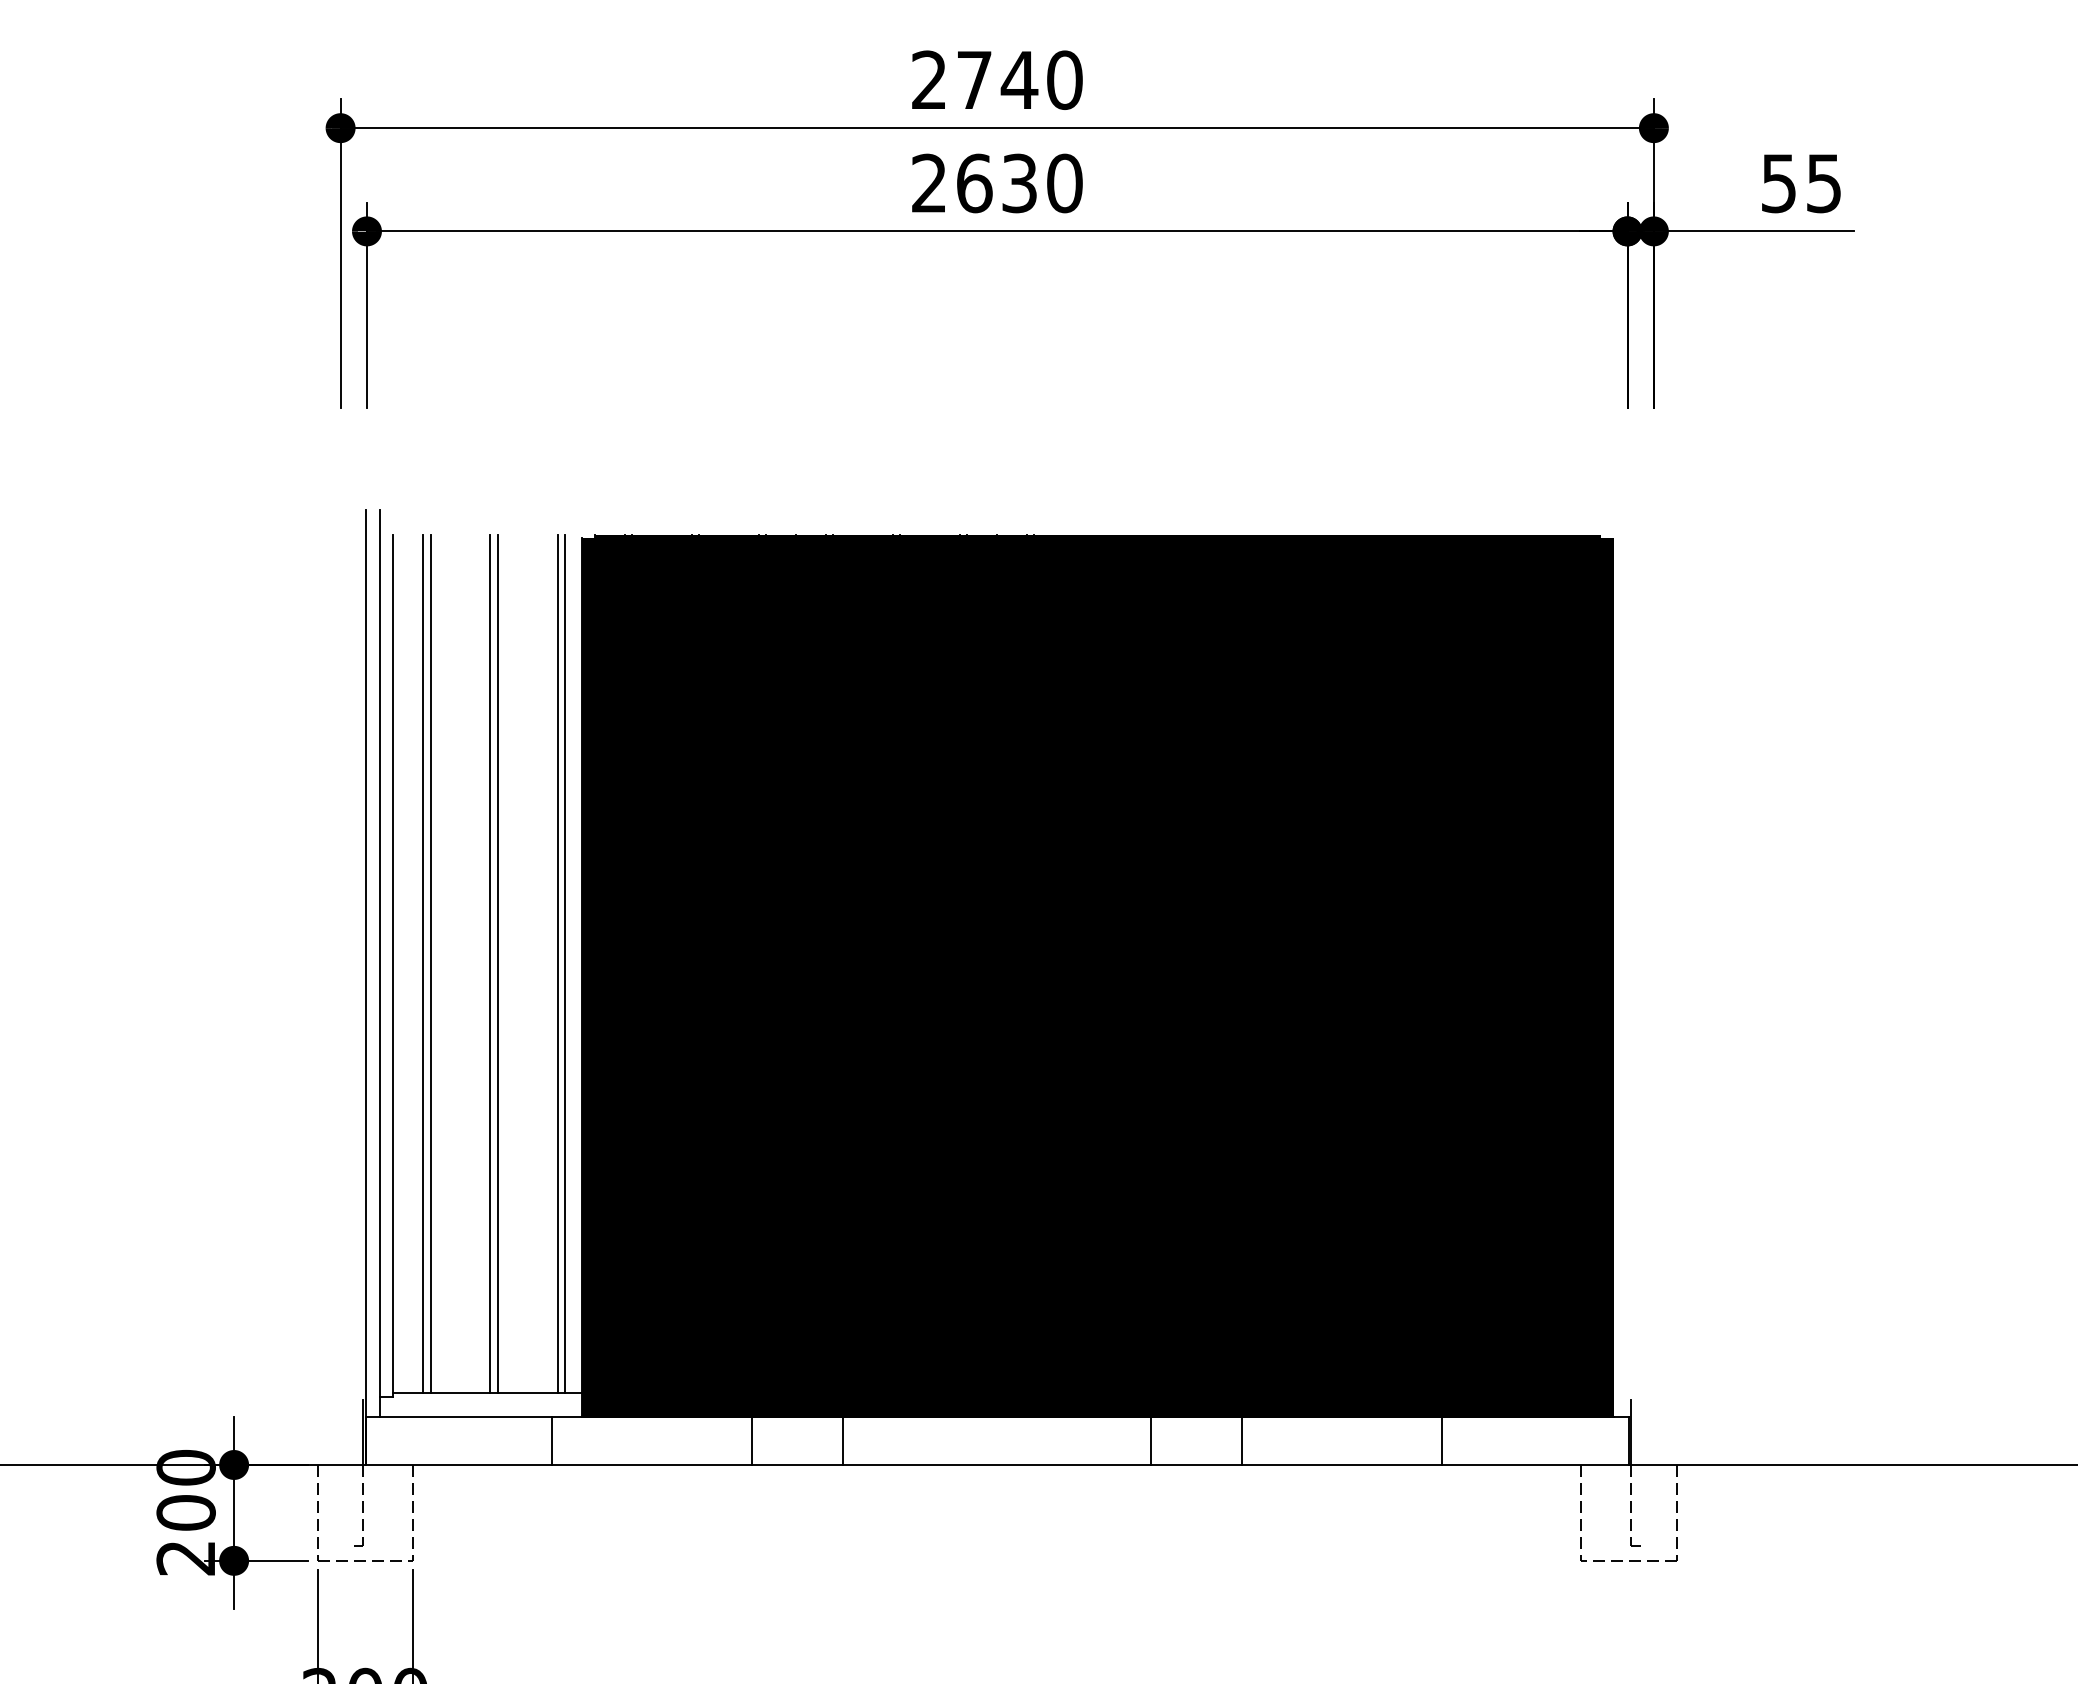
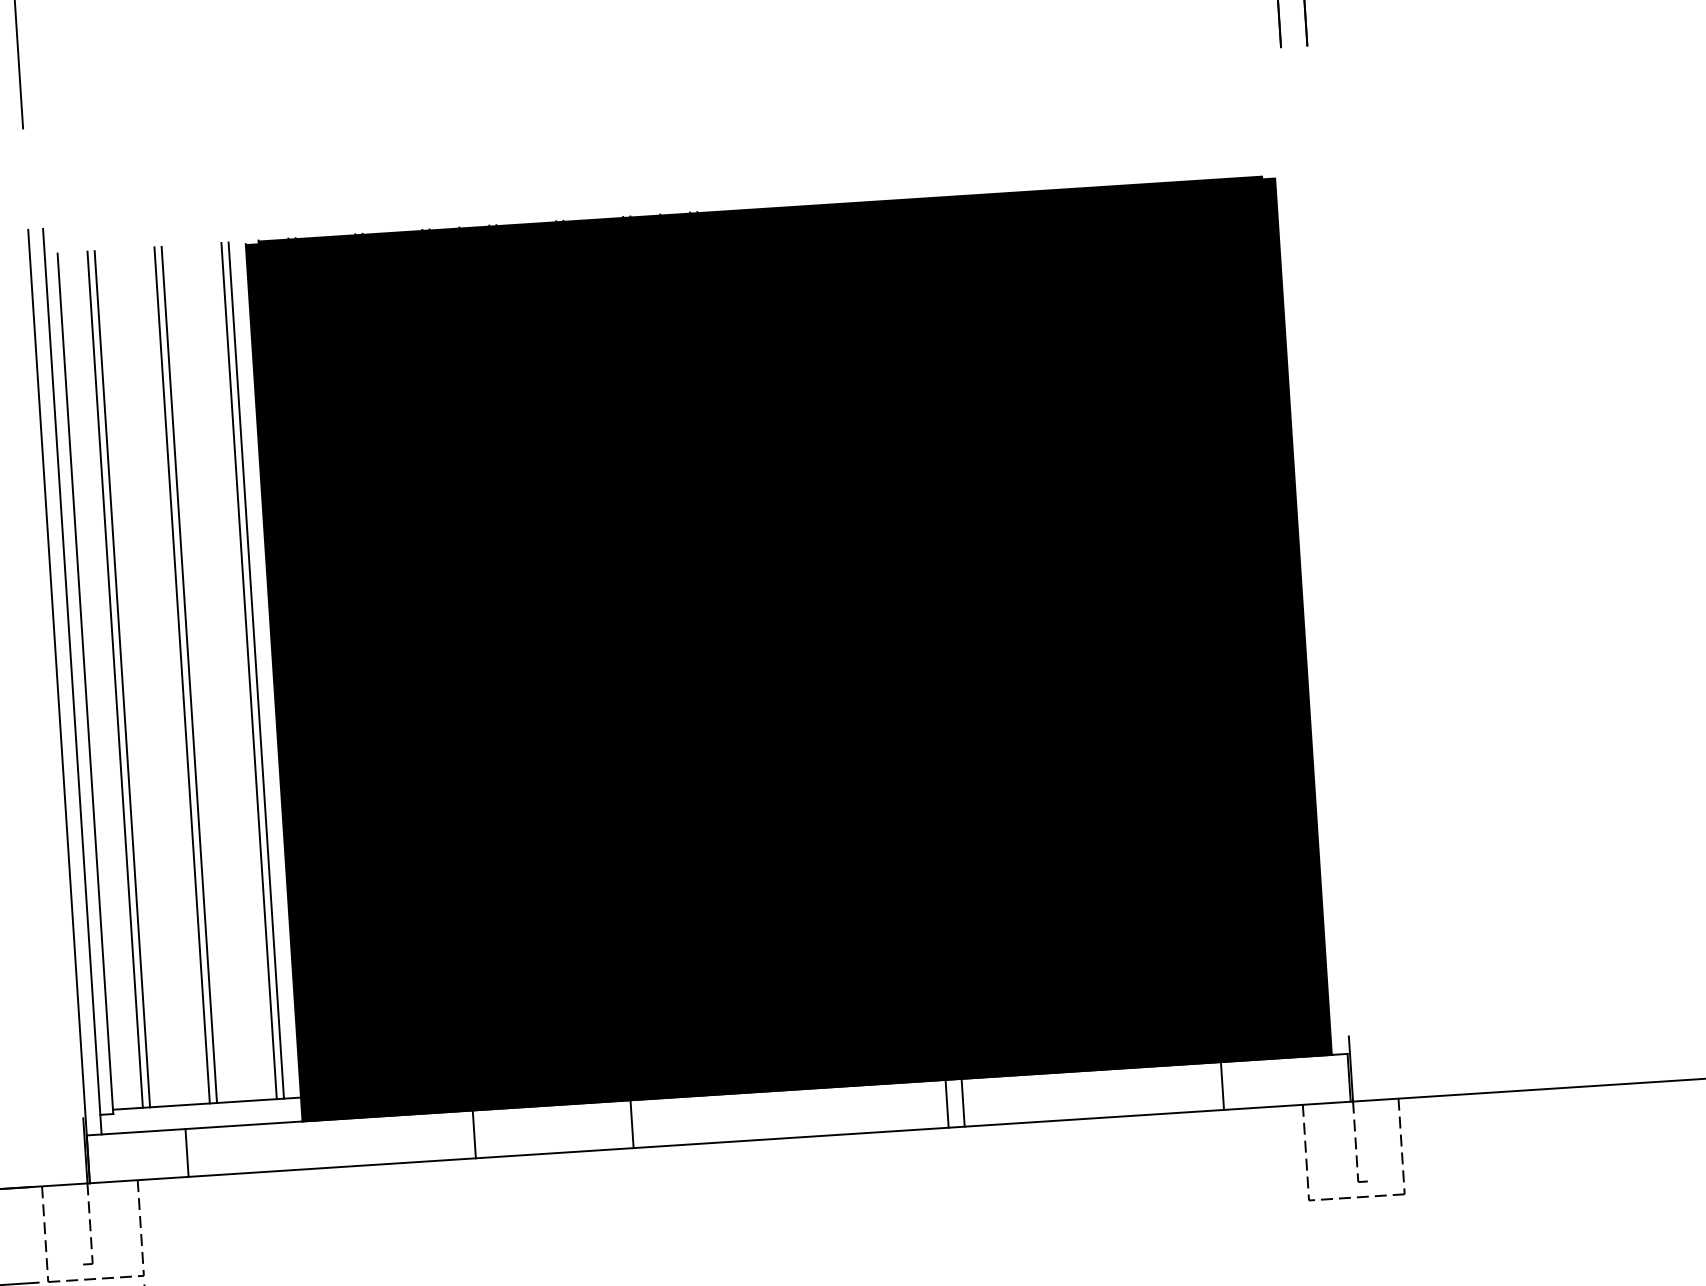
line: (552, 1440) -> (187, 1152), moved
line: (843, 1440) -> (632, 1123), moved
line: (1151, 1440) -> (947, 1103), moved
line: (1442, 1440) -> (1222, 1085), moved

